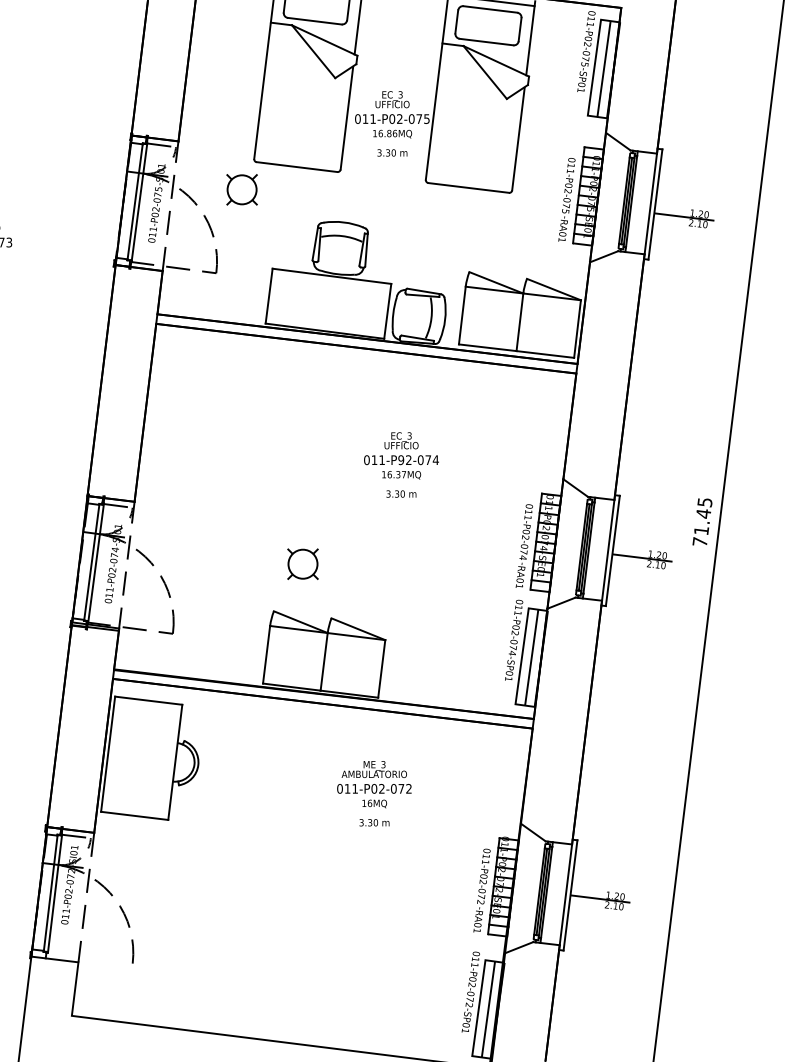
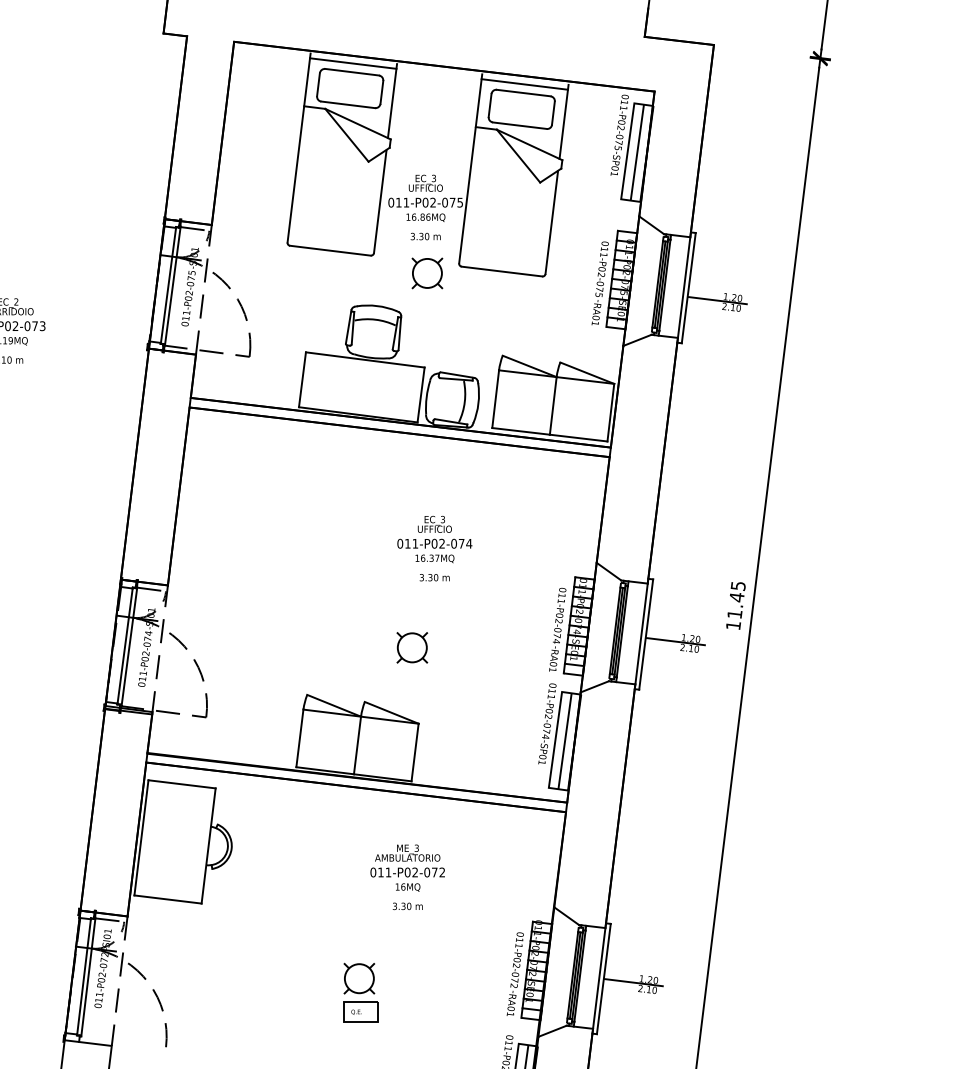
part: (242, 189) -> (427, 273), moved
text: (401, 459) -> (434, 543), 011-P92-074 -> 011-P02-074
text: (699, 540) -> (732, 624), 71.45 -> 11.45
part: (303, 563) -> (412, 647), moved
part: (327, 908) -> (360, 992), added

